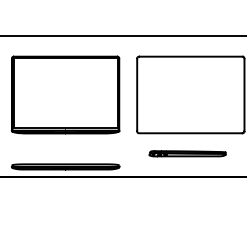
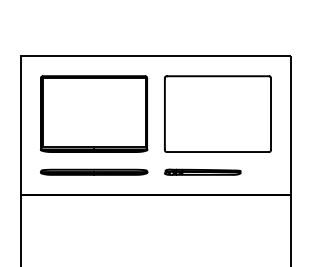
part: (187, 152) -> (202, 171), moved
part: (66, 166) -> (94, 171), moved

